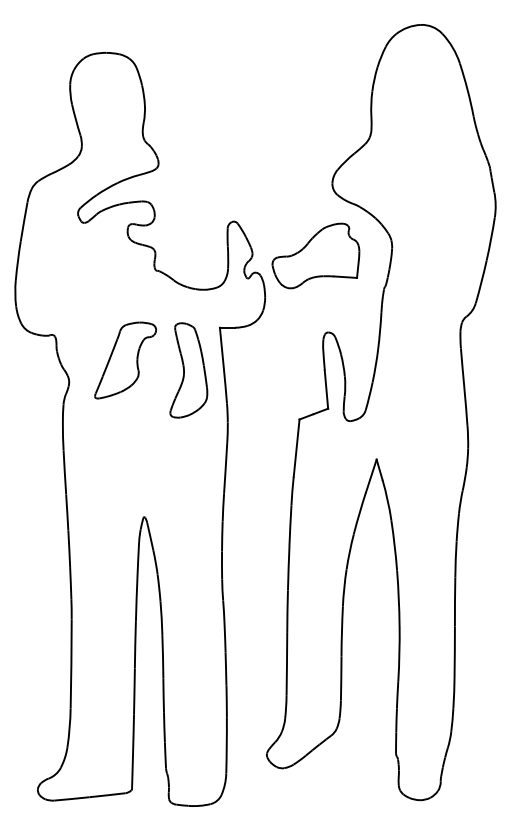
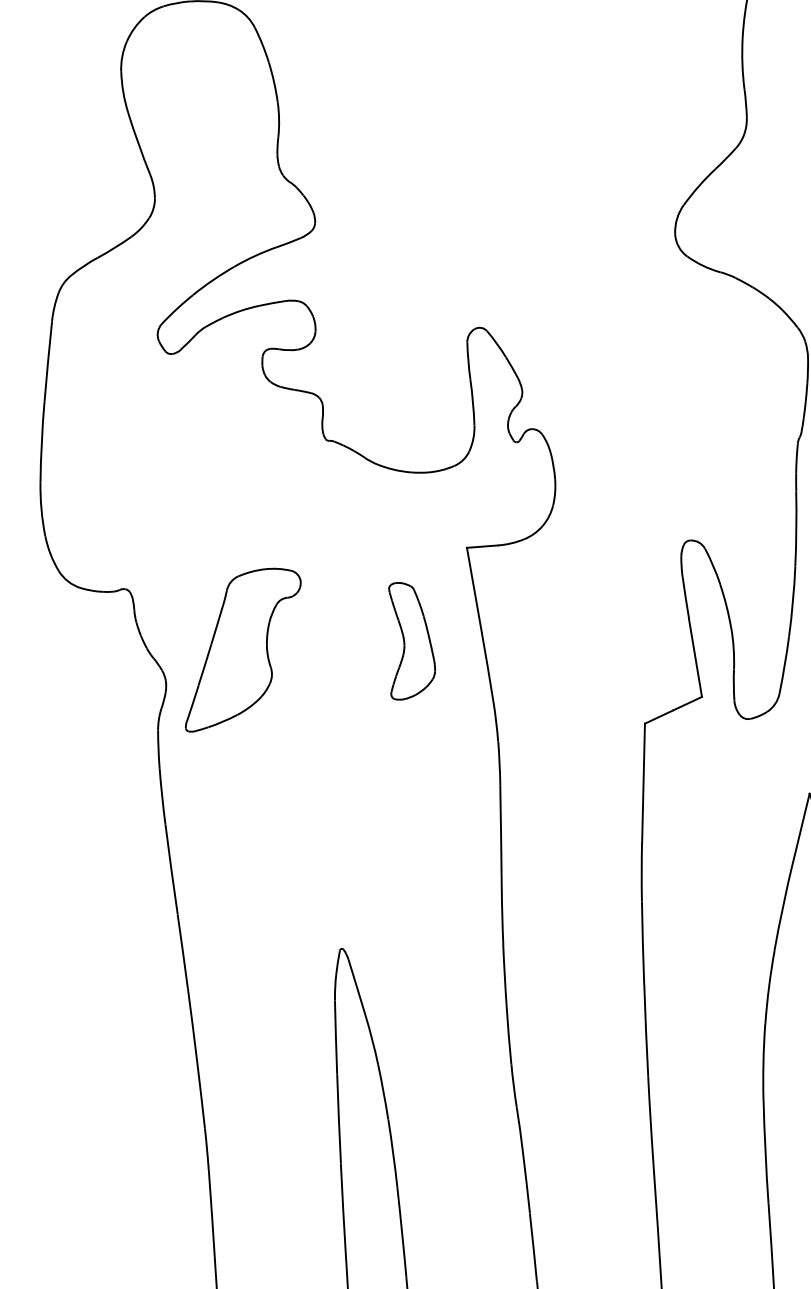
part: (315, 255) -> (651, 384), removed
part: (125, 360) -> (242, 649), moved
part: (188, 370) -> (409, 640), size x0.6

